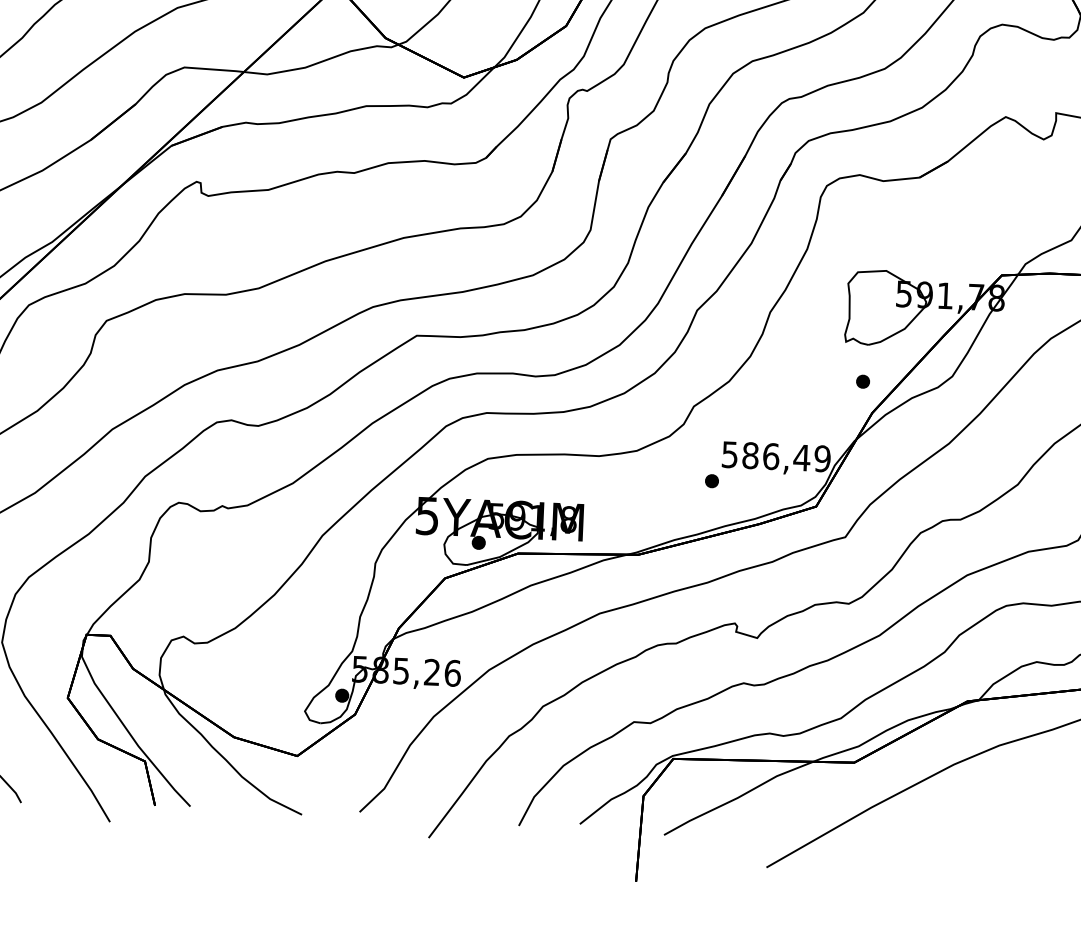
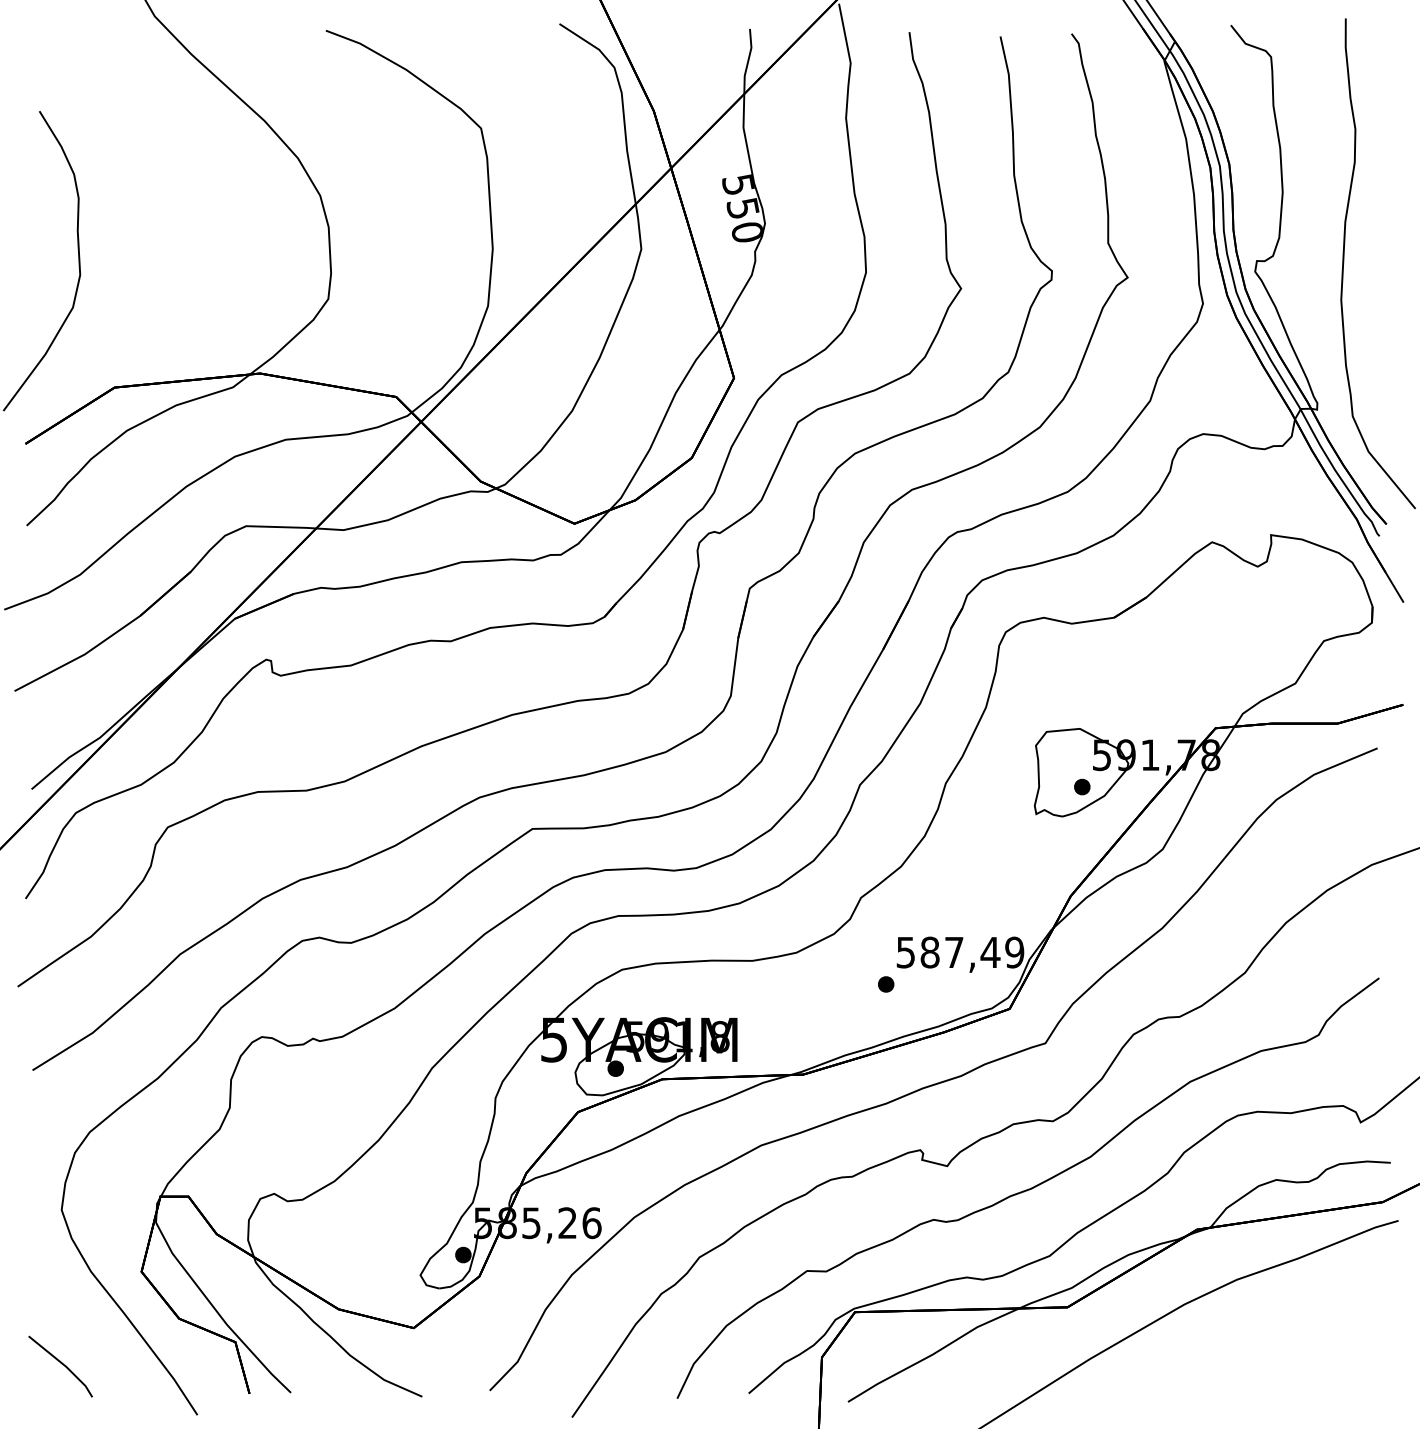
part: (863, 381) -> (1082, 786), moved
text: (771, 456) -> (954, 952), 586,49 -> 587,49

